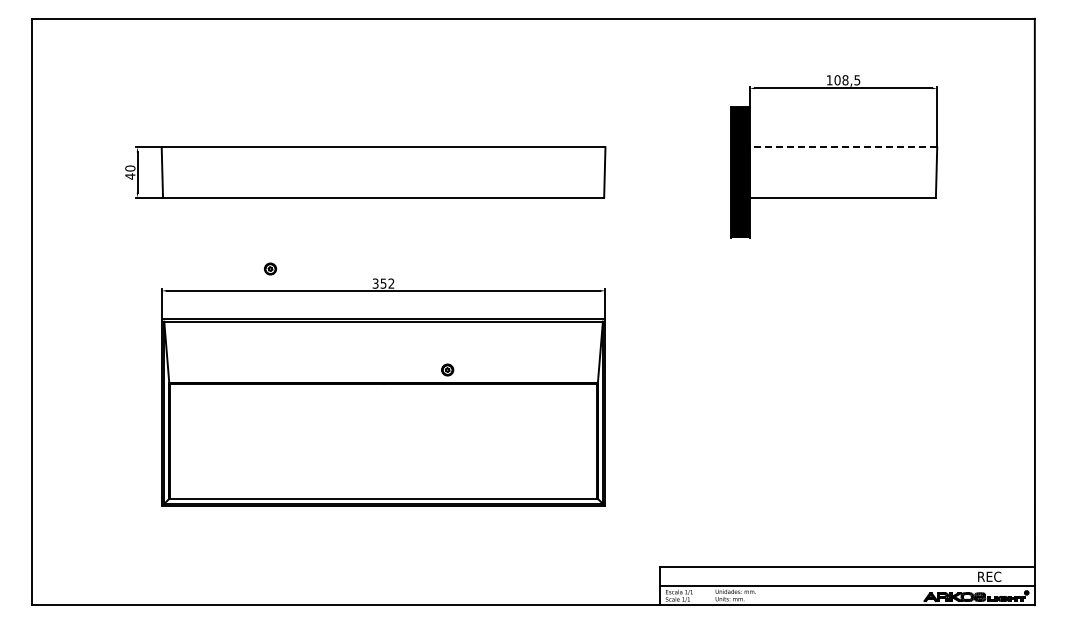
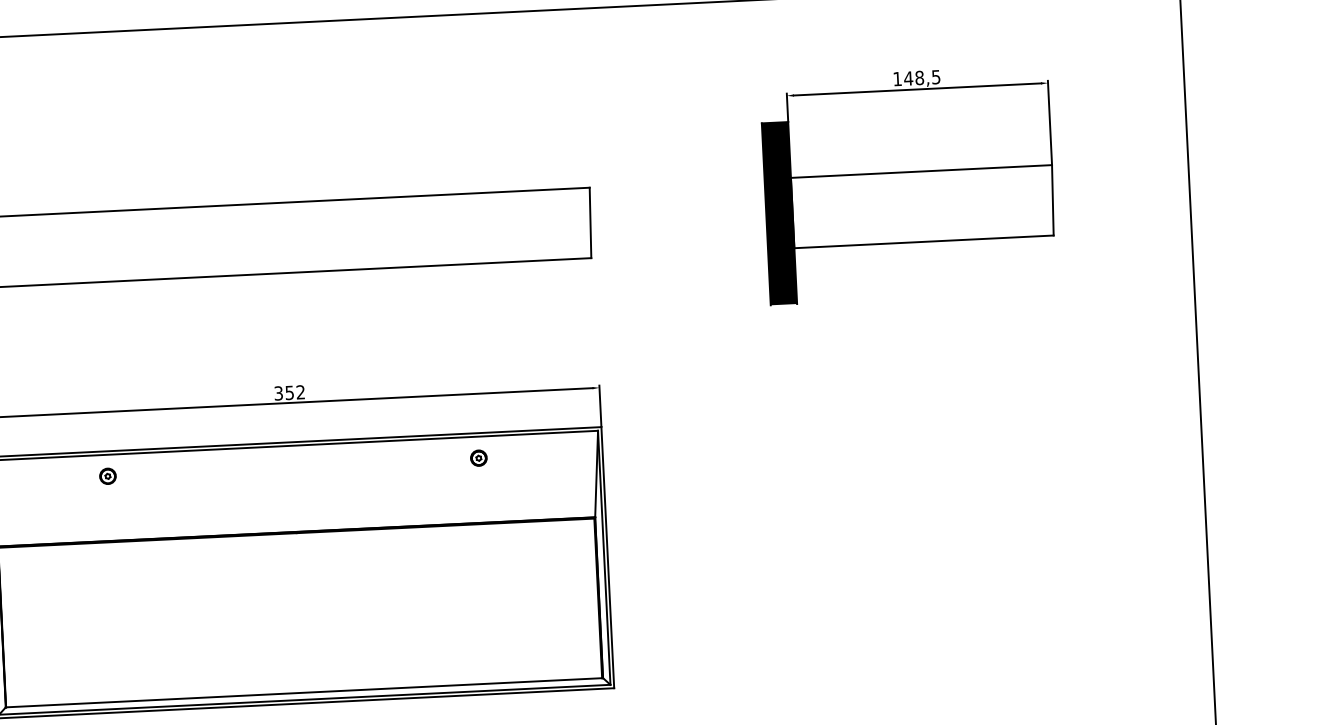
text: (837, 80) -> (908, 78), 108,5 -> 148,5
line: (843, 147) -> (921, 171), dashed -> solid
part: (270, 268) -> (107, 475), moved
part: (447, 369) -> (478, 457), moved

